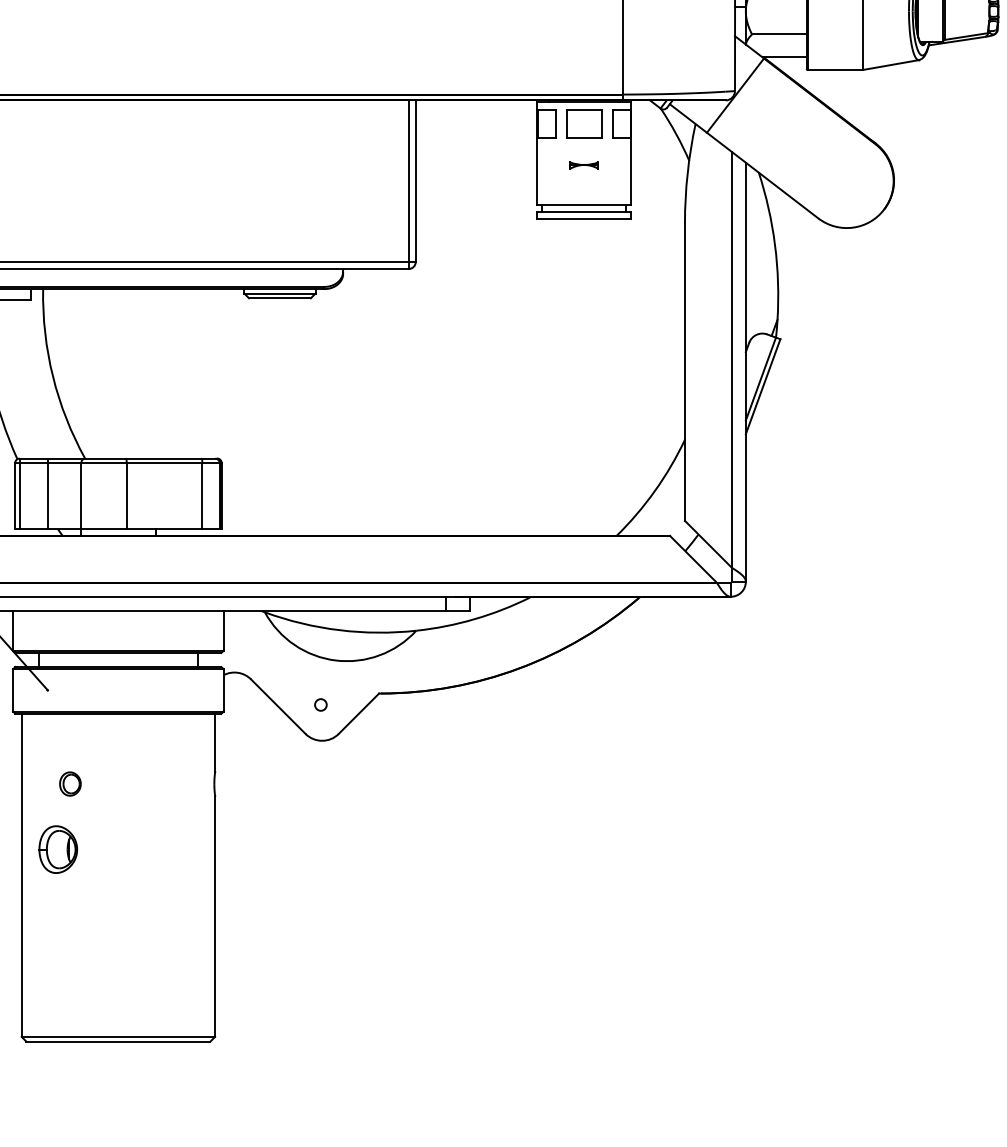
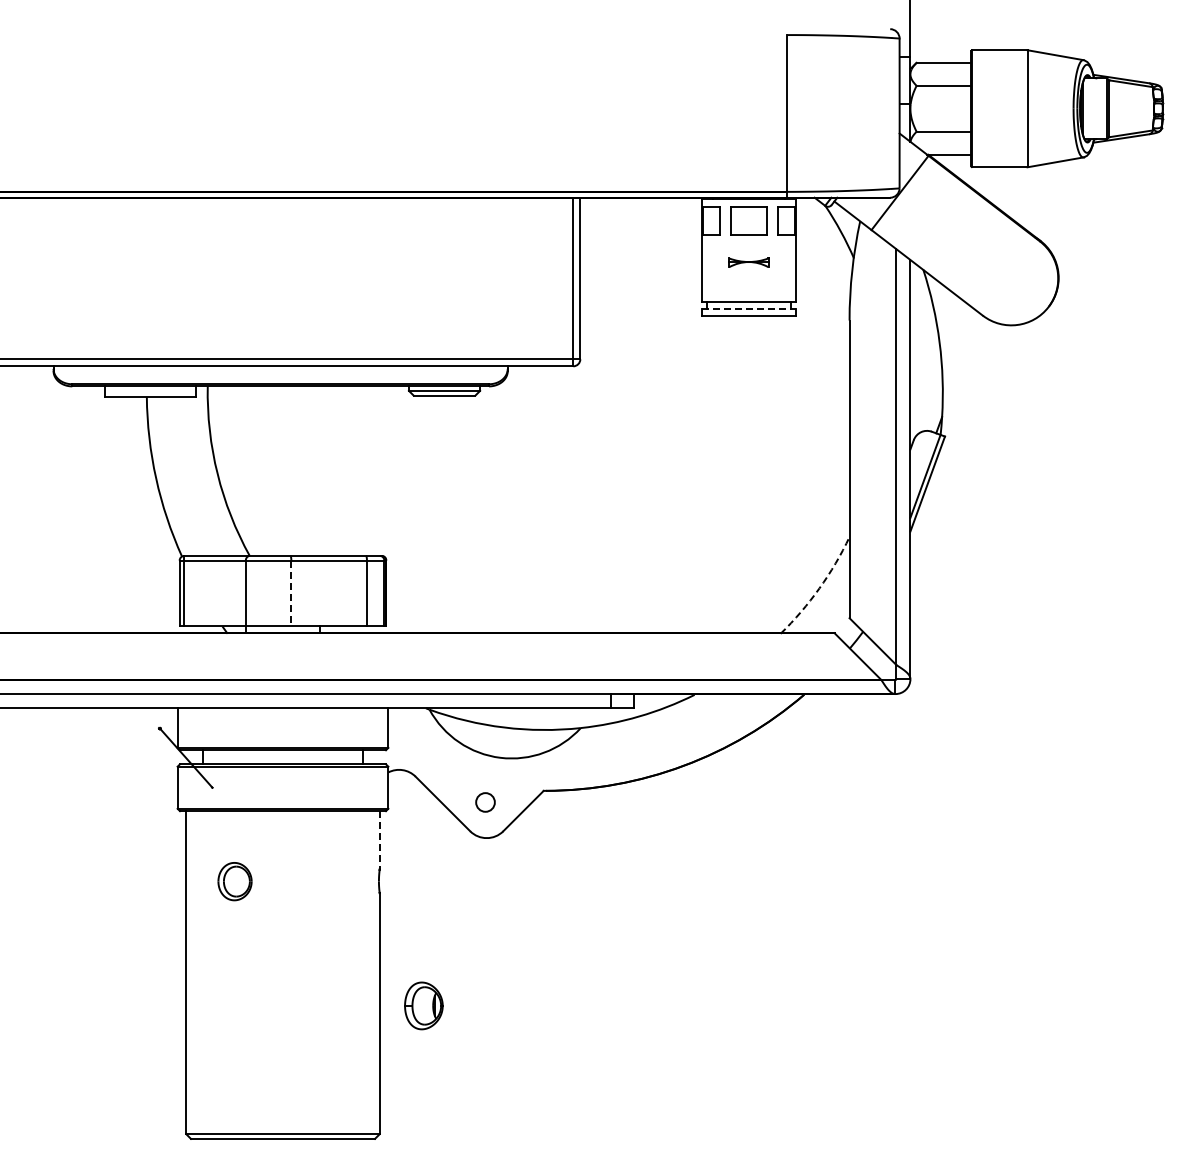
part: (583, 165) -> (748, 262), size x1.4
line: (583, 211) -> (748, 308), solid -> dashed
arc: (654, 491) -> (819, 588), solid -> dashed
line: (47, 493) -> (212, 590), removed
line: (126, 496) -> (291, 593), solid -> dashed
circle: (320, 704) -> (485, 801), size x1.6
line: (214, 743) -> (379, 840), solid -> dashed
part: (69, 783) -> (234, 880), size x1.6
part: (57, 849) -> (423, 1005), moved

